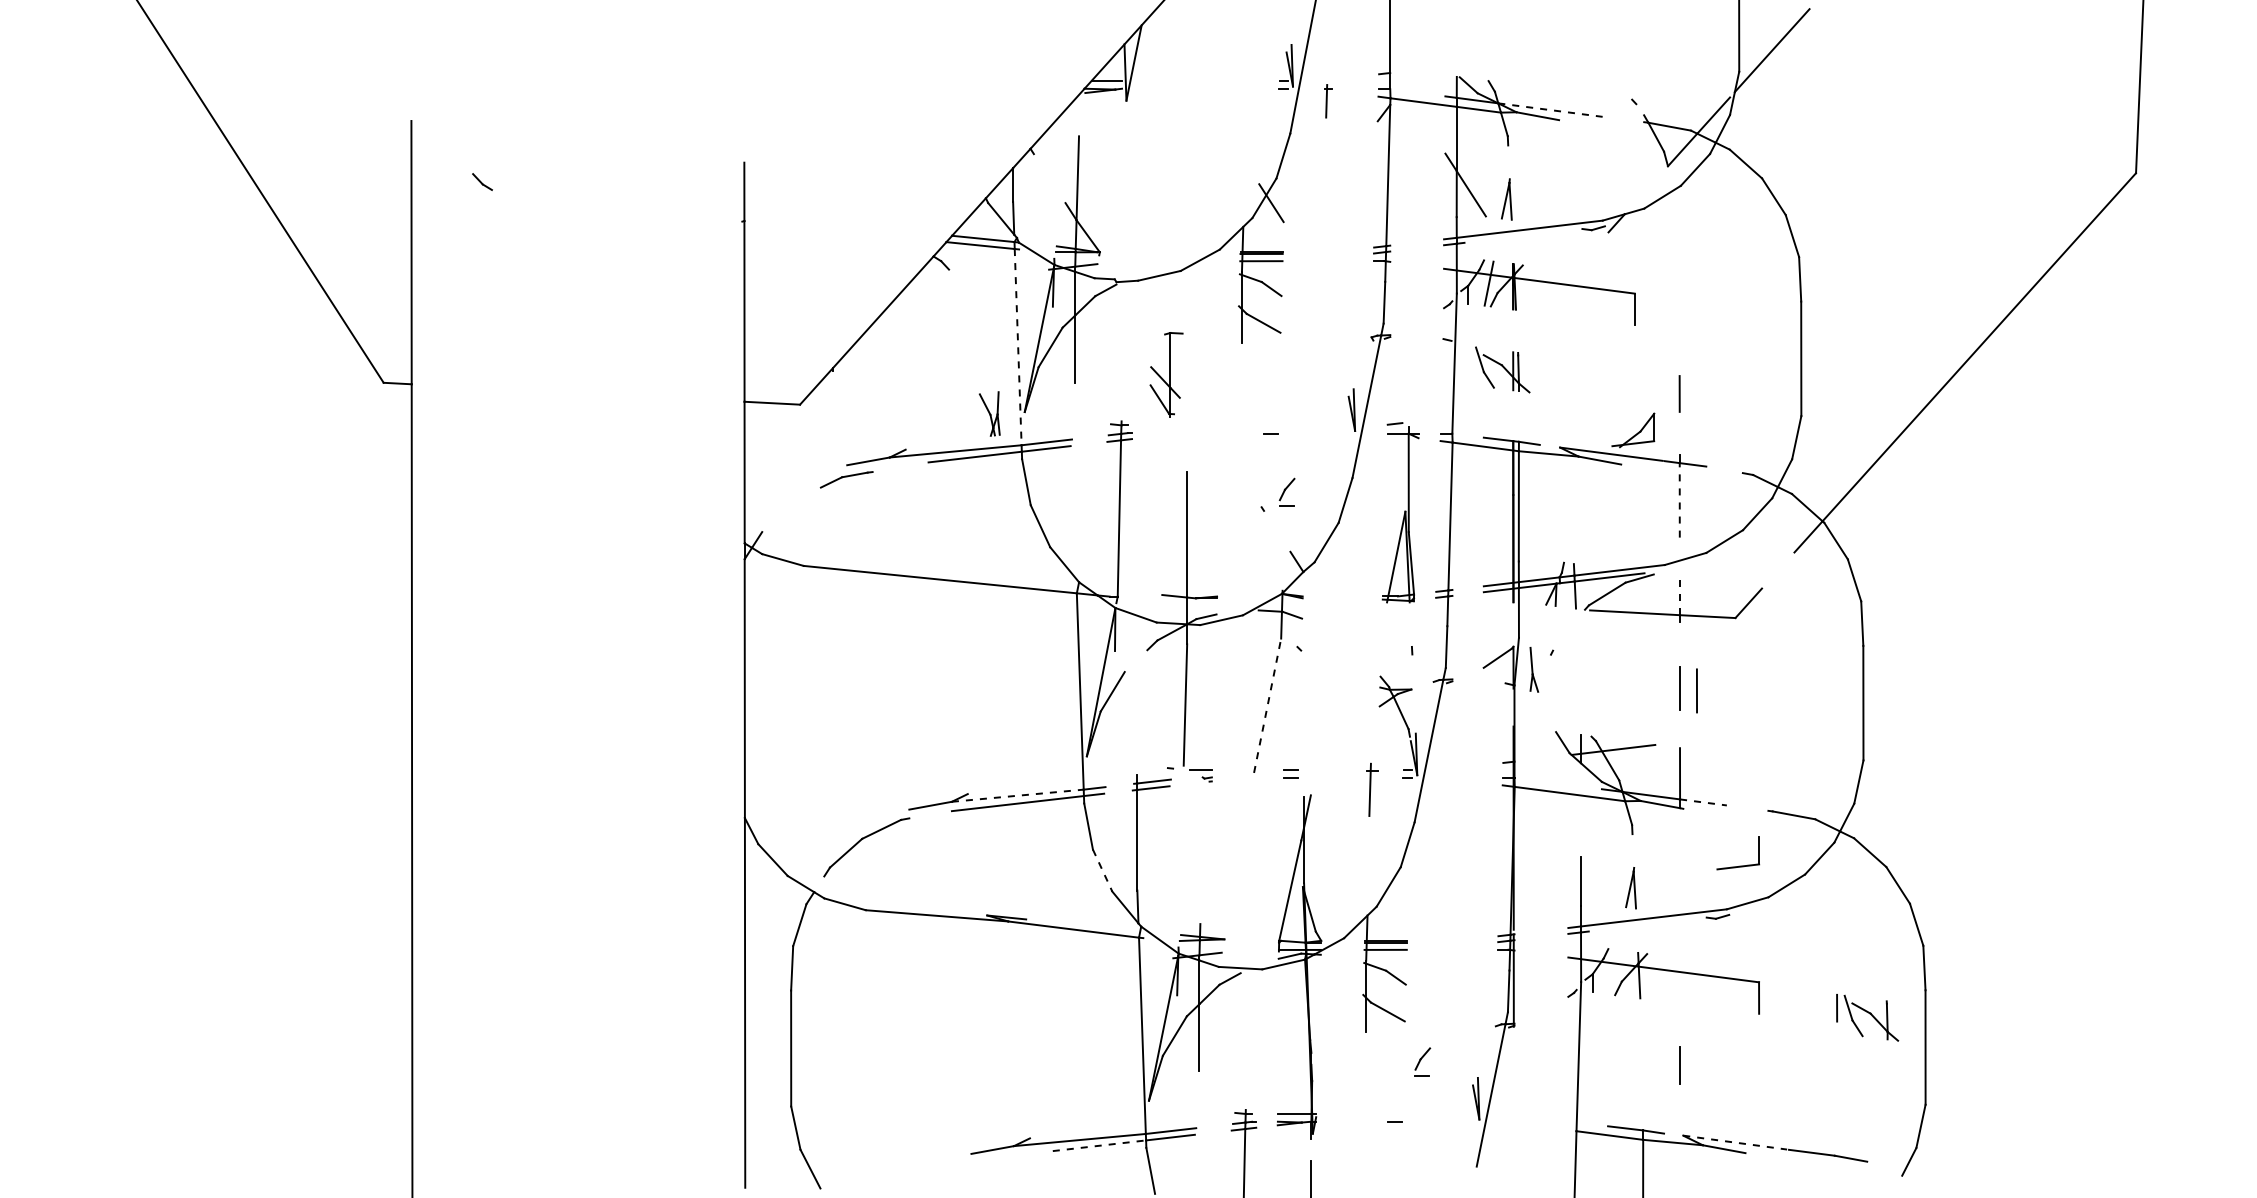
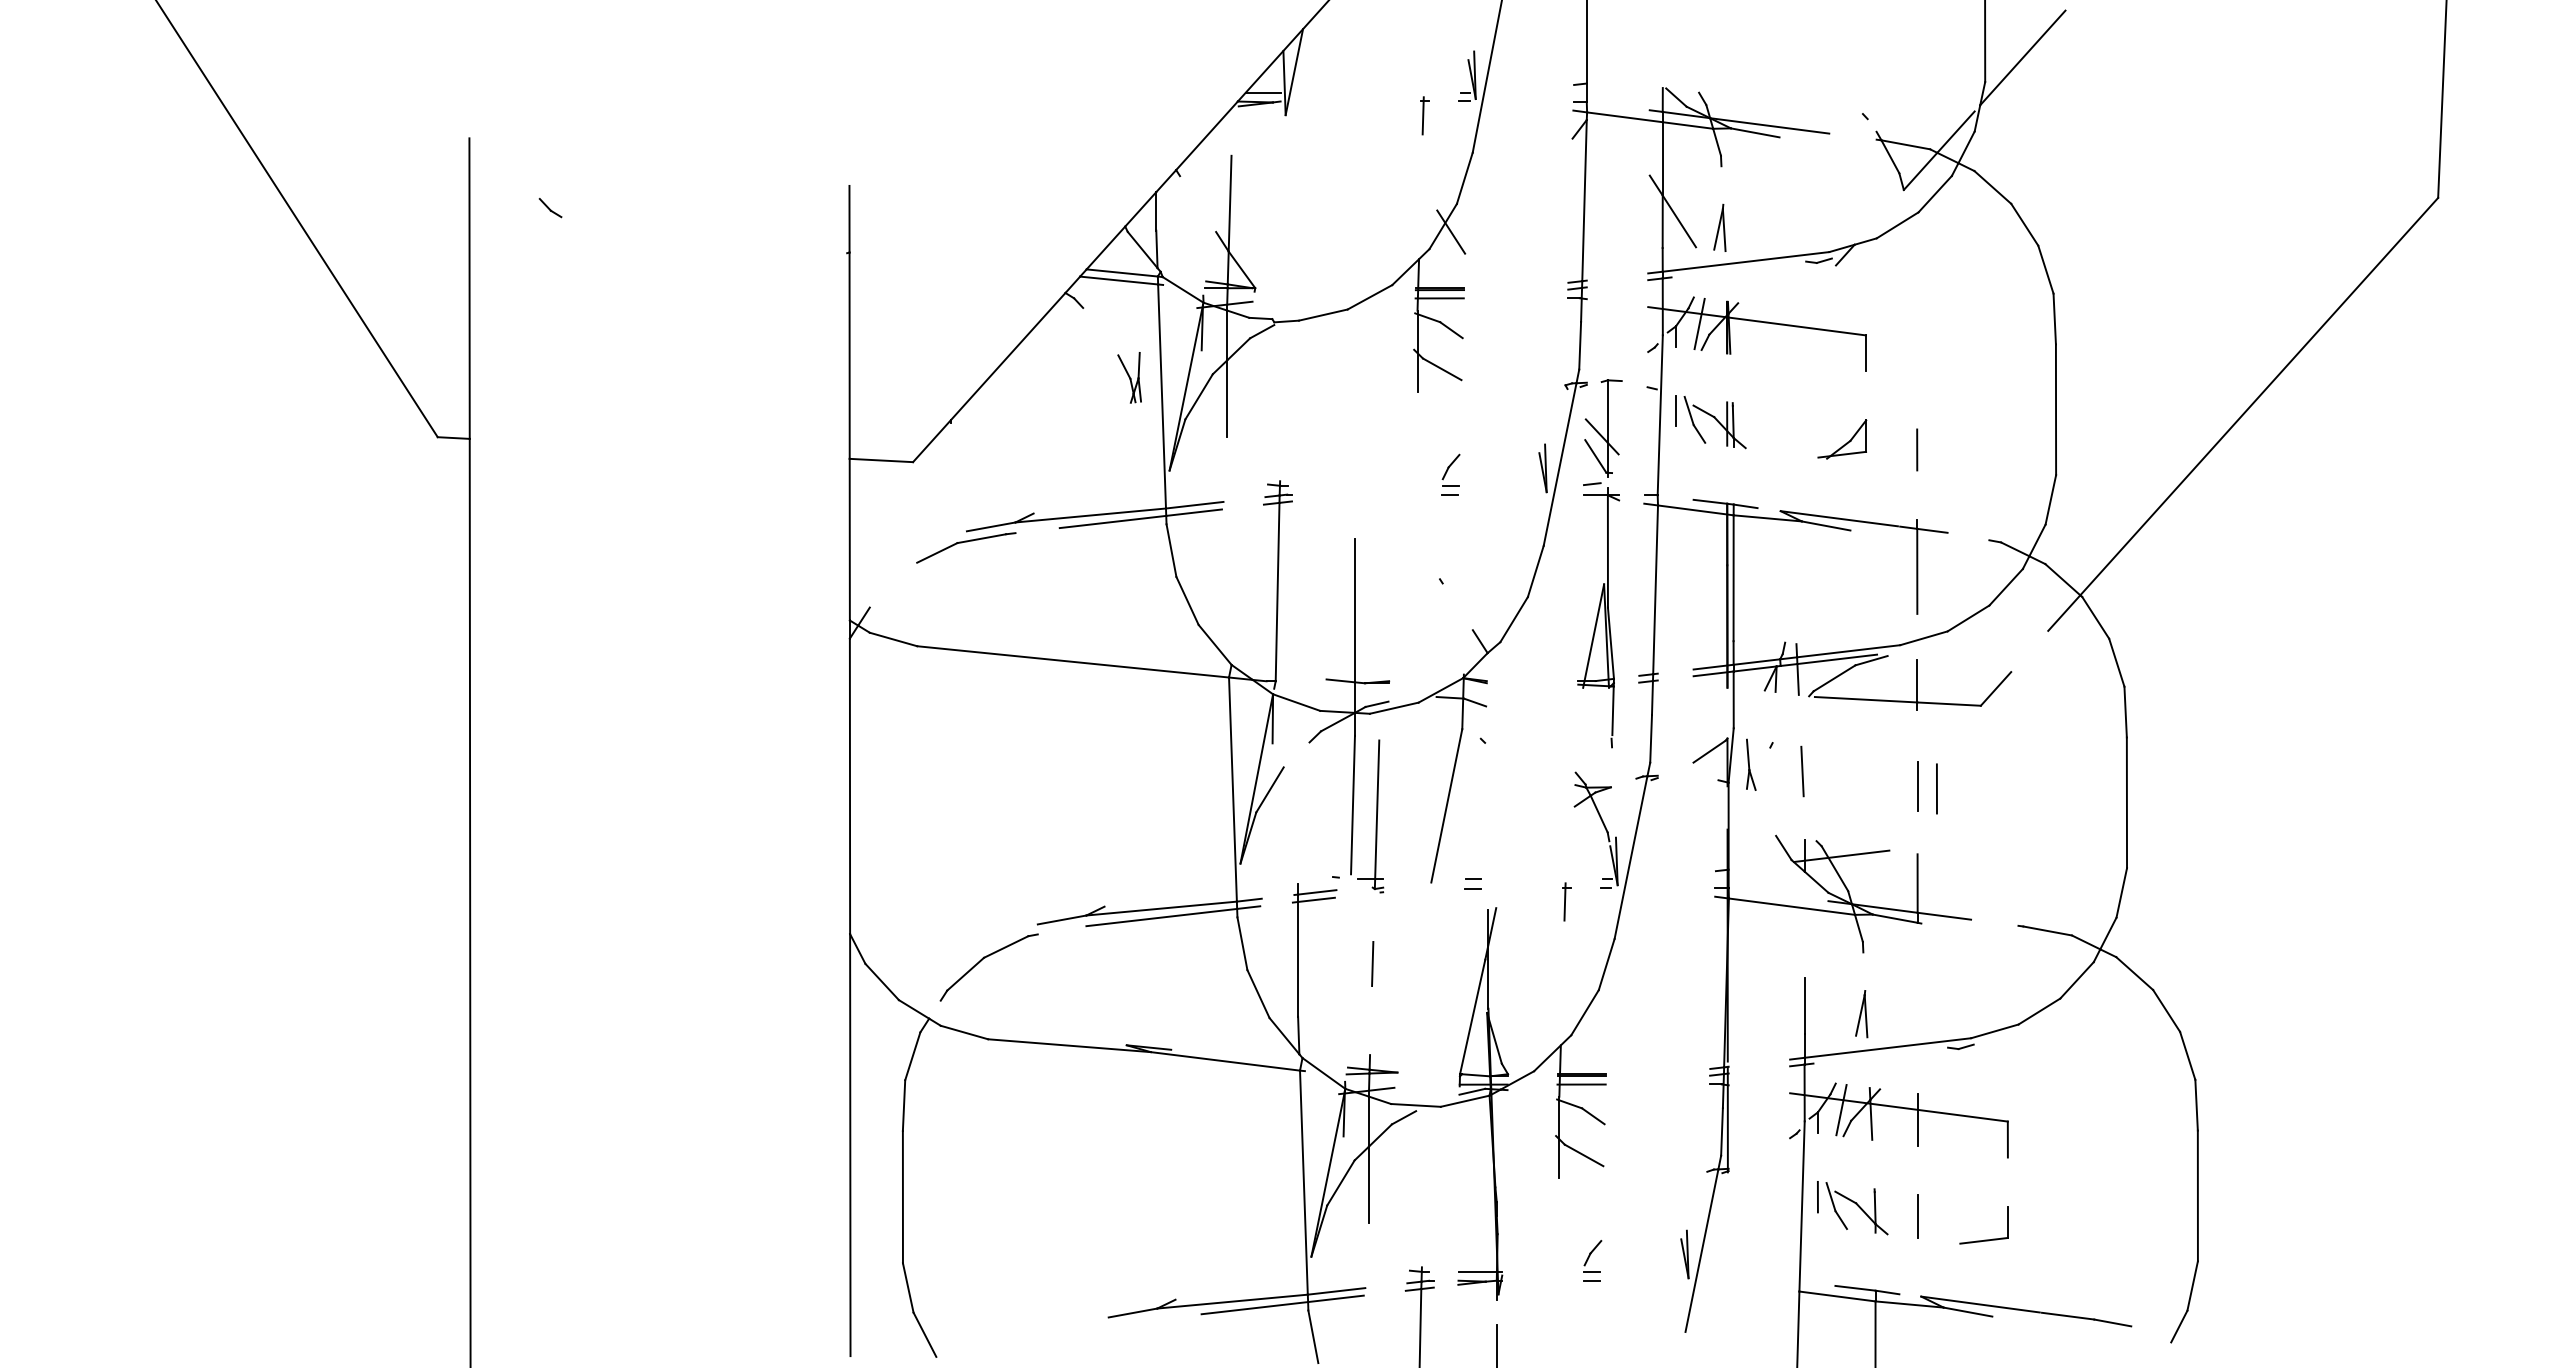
part: (1327, 100) -> (1424, 115), moved
line: (1551, 109) -> (1770, 125), dashed -> solid
line: (1018, 348) -> (1162, 397), dashed -> solid
line: (1468, 359) -> (1676, 410), added
part: (1166, 375) -> (1603, 428), moved
part: (989, 413) -> (1129, 377), moved
part: (1633, 430) -> (1842, 439), moved
part: (846, 479) -> (966, 547), size x1.67
part: (1286, 491) -> (1450, 469), moved
line: (1679, 500) -> (1917, 571), dashed -> solid
line: (1679, 595) -> (1917, 680), dashed -> solid
line: (1412, 622) -> (1612, 710), added
line: (1579, 675) -> (1802, 771), added
line: (1267, 705) -> (1446, 805), dashed -> solid
line: (1206, 713) -> (1376, 814), added
part: (1372, 789) -> (1566, 901), size x0.62
line: (1017, 795) -> (1161, 908), dashed -> solid
line: (1703, 802) -> (1944, 916), dashed -> solid
line: (1202, 843) -> (1372, 963), added
part: (1738, 865) -> (1984, 1239), moved
line: (1102, 870) -> (1258, 994), dashed -> solid
line: (1613, 972) -> (1841, 1110), added
line: (1679, 980) -> (1917, 1119), added
part: (1867, 1018) -> (1852, 1208), moved
part: (1422, 1061) -> (1592, 1256), moved
line: (1735, 1142) -> (1980, 1304), dashed -> solid
line: (1099, 1146) -> (1254, 1308), dashed -> solid

